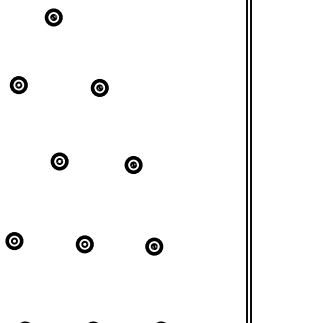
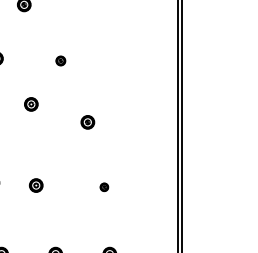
part: (99, 87) -> (60, 60), size x0.7
part: (59, 161) -> (31, 104), moved
part: (84, 244) -> (36, 185), moved
part: (154, 246) -> (104, 187), size x0.6

